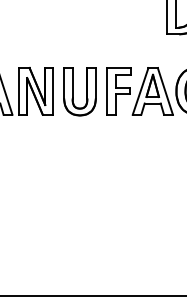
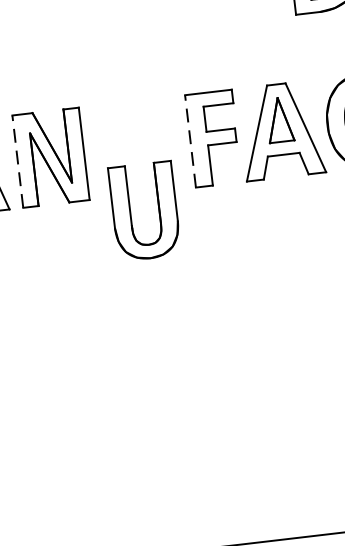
line: (19, 90) -> (17, 159), solid -> dashed
line: (106, 90) -> (189, 139), solid -> dashed
part: (79, 91) -> (143, 211), moved

